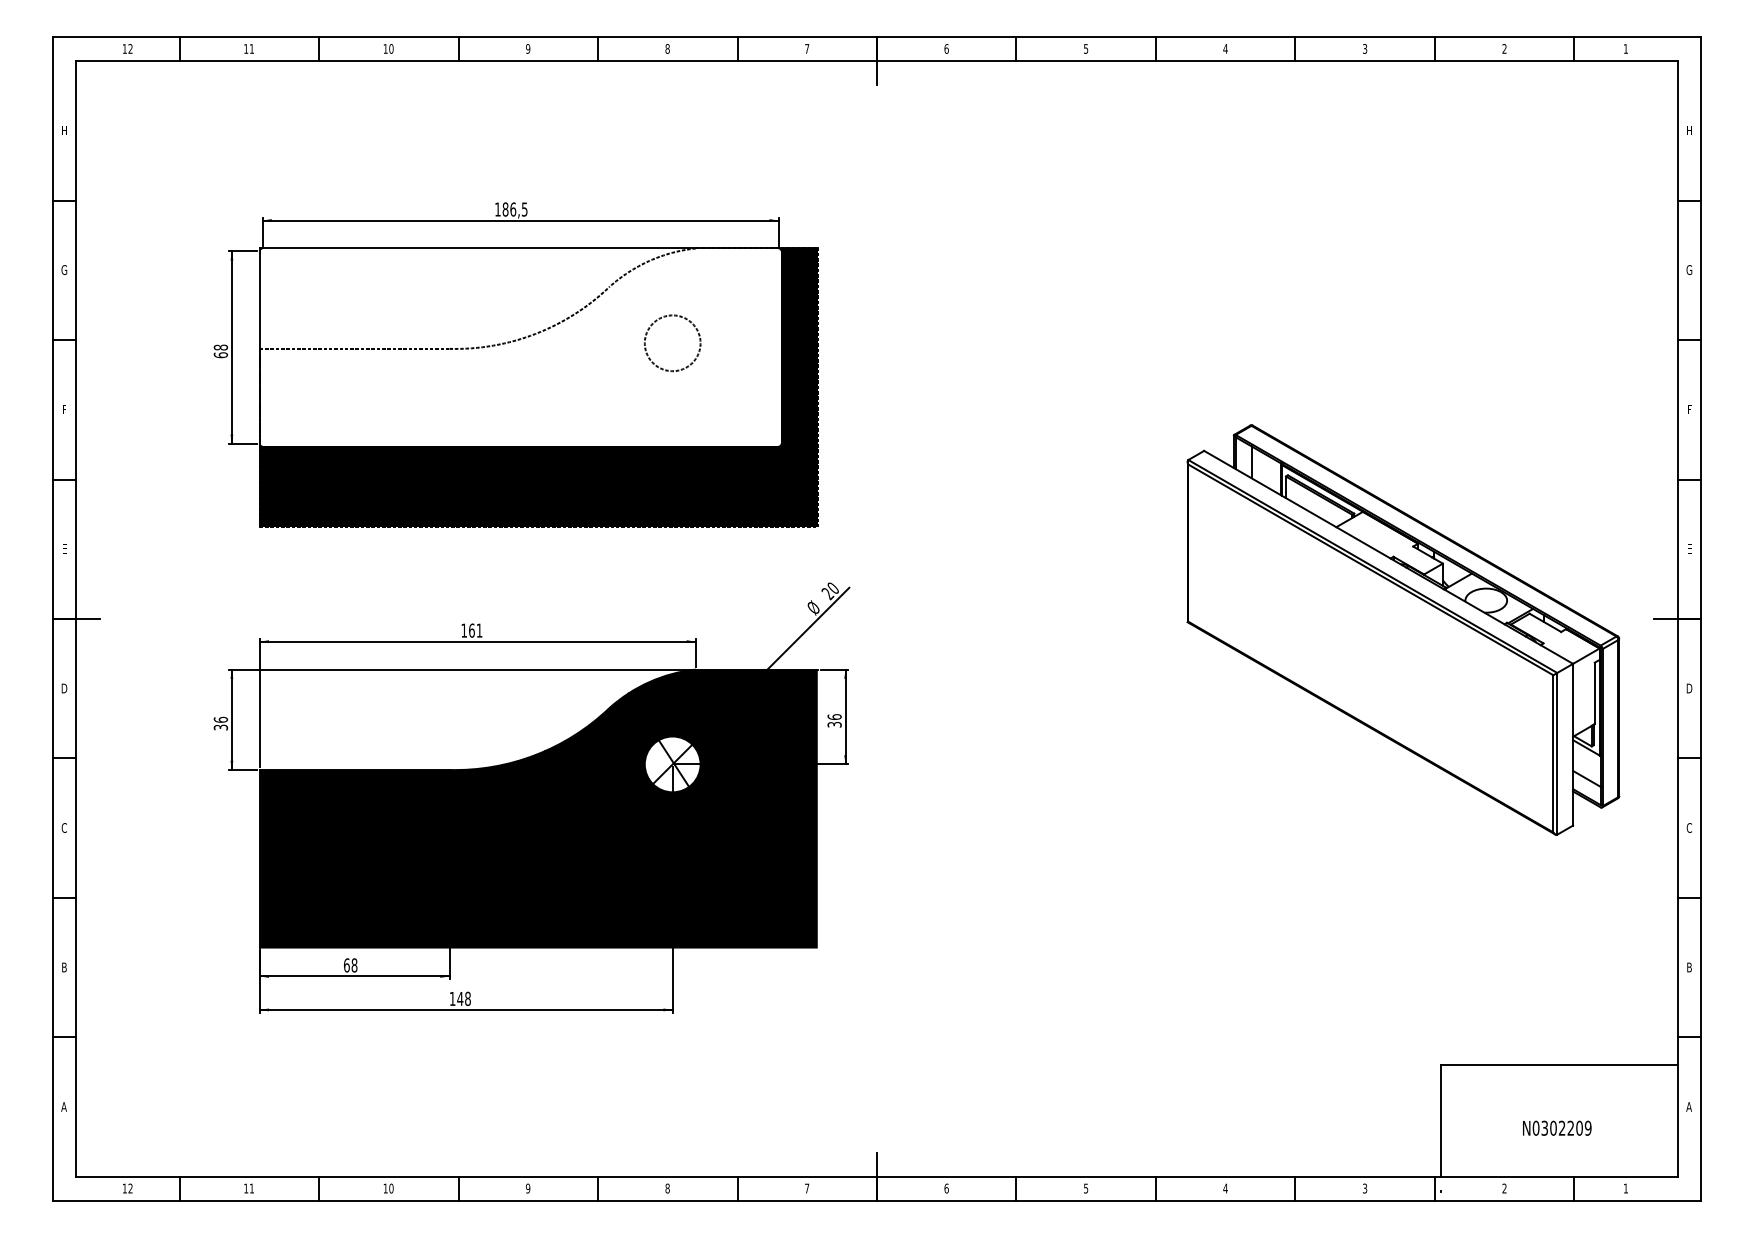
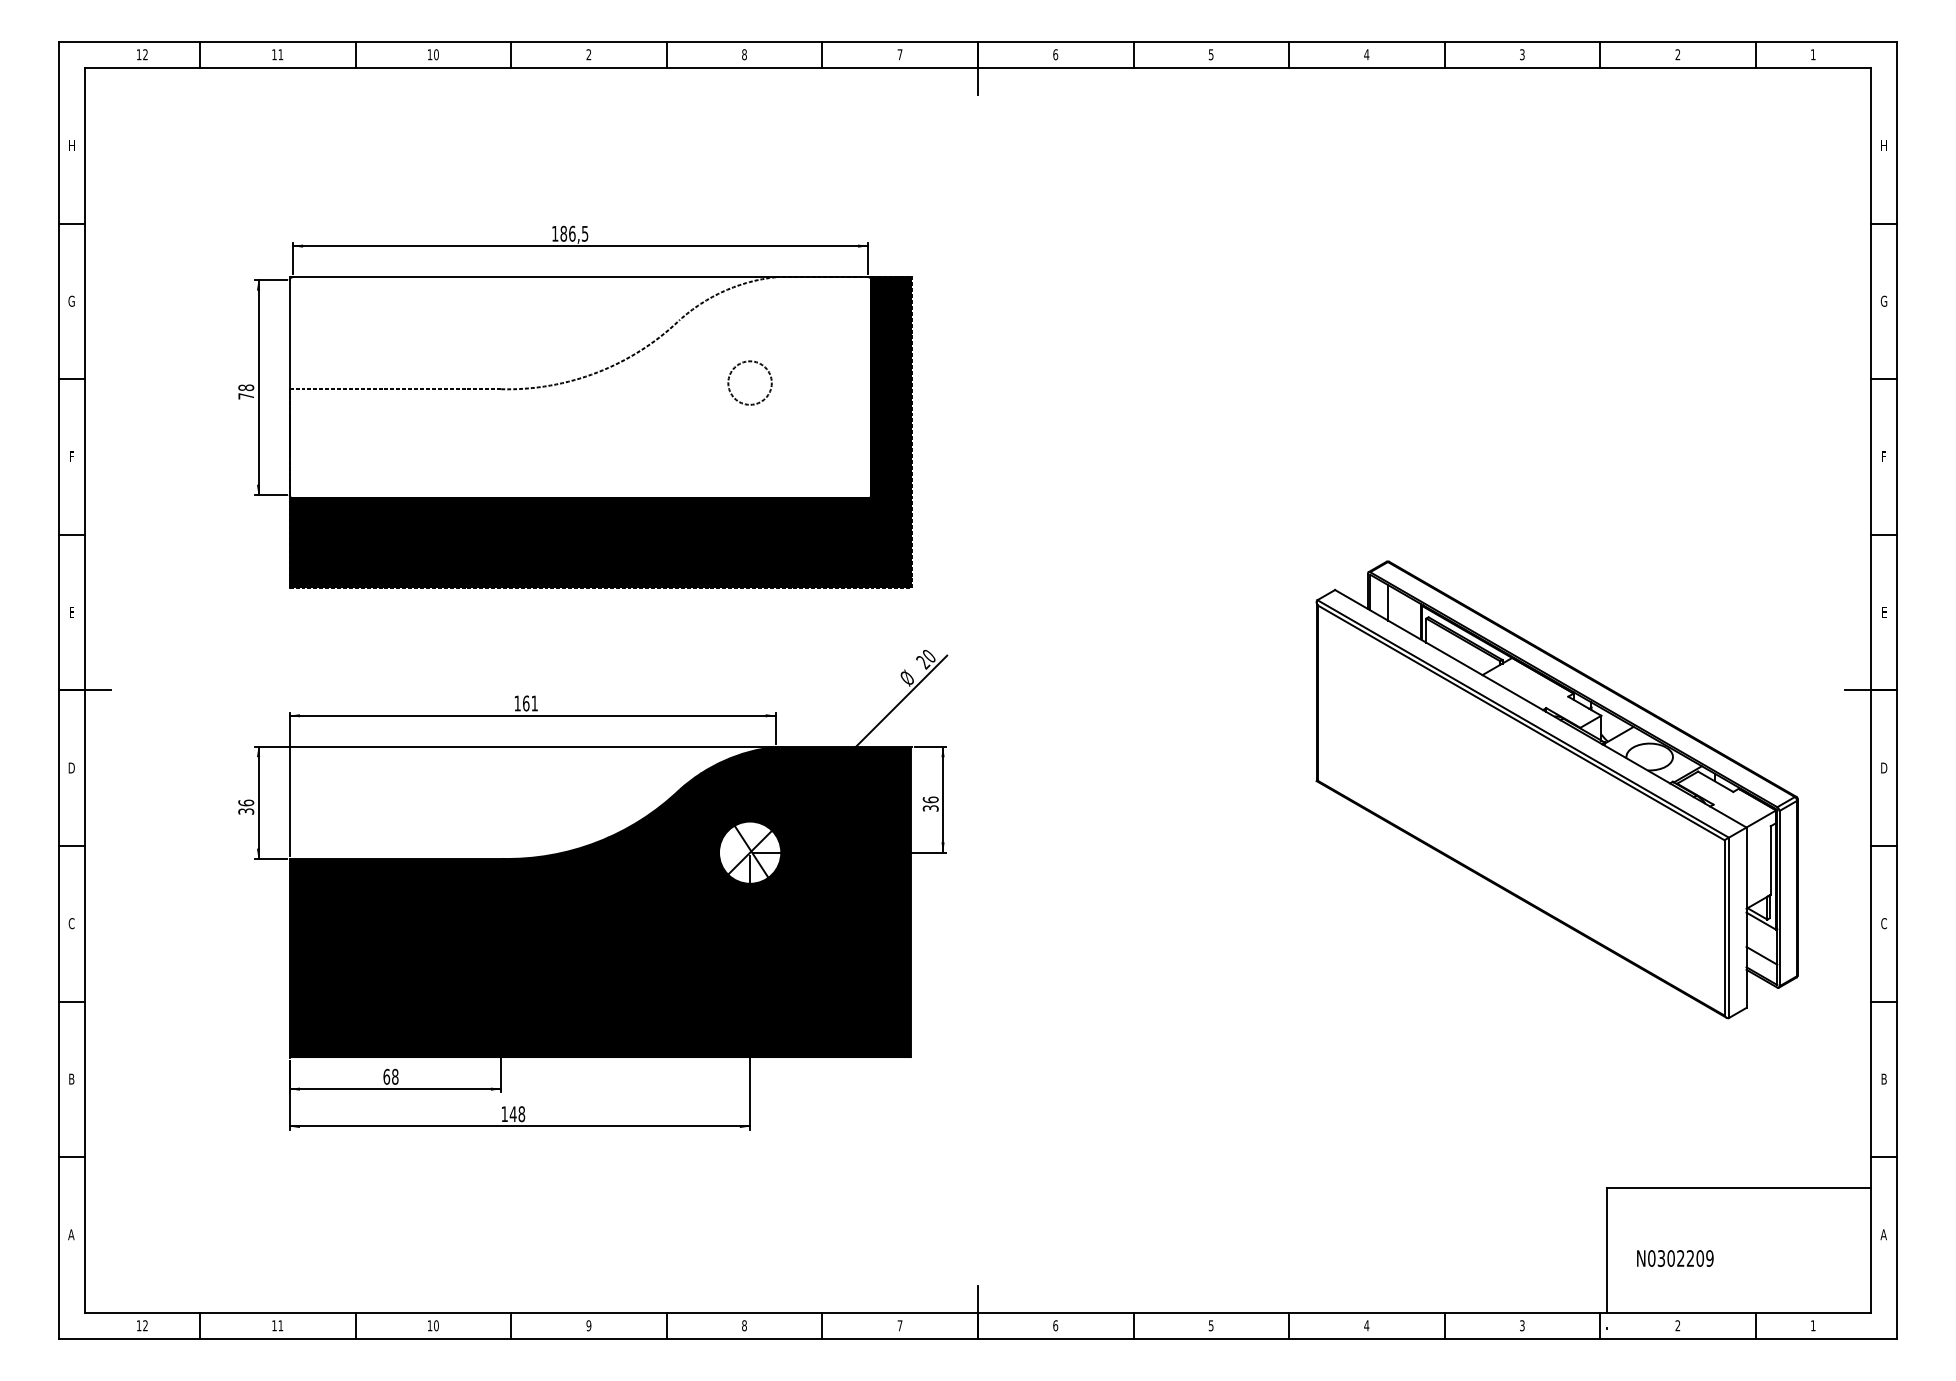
text: (528, 48) -> (589, 54), 9 -> 2
circle: (672, 343) -> (749, 383), size x0.7
text: (220, 355) -> (245, 396), 68 -> 78
part: (1403, 629) -> (1557, 789), moved
text: (1557, 1127) -> (1675, 1257), moved

